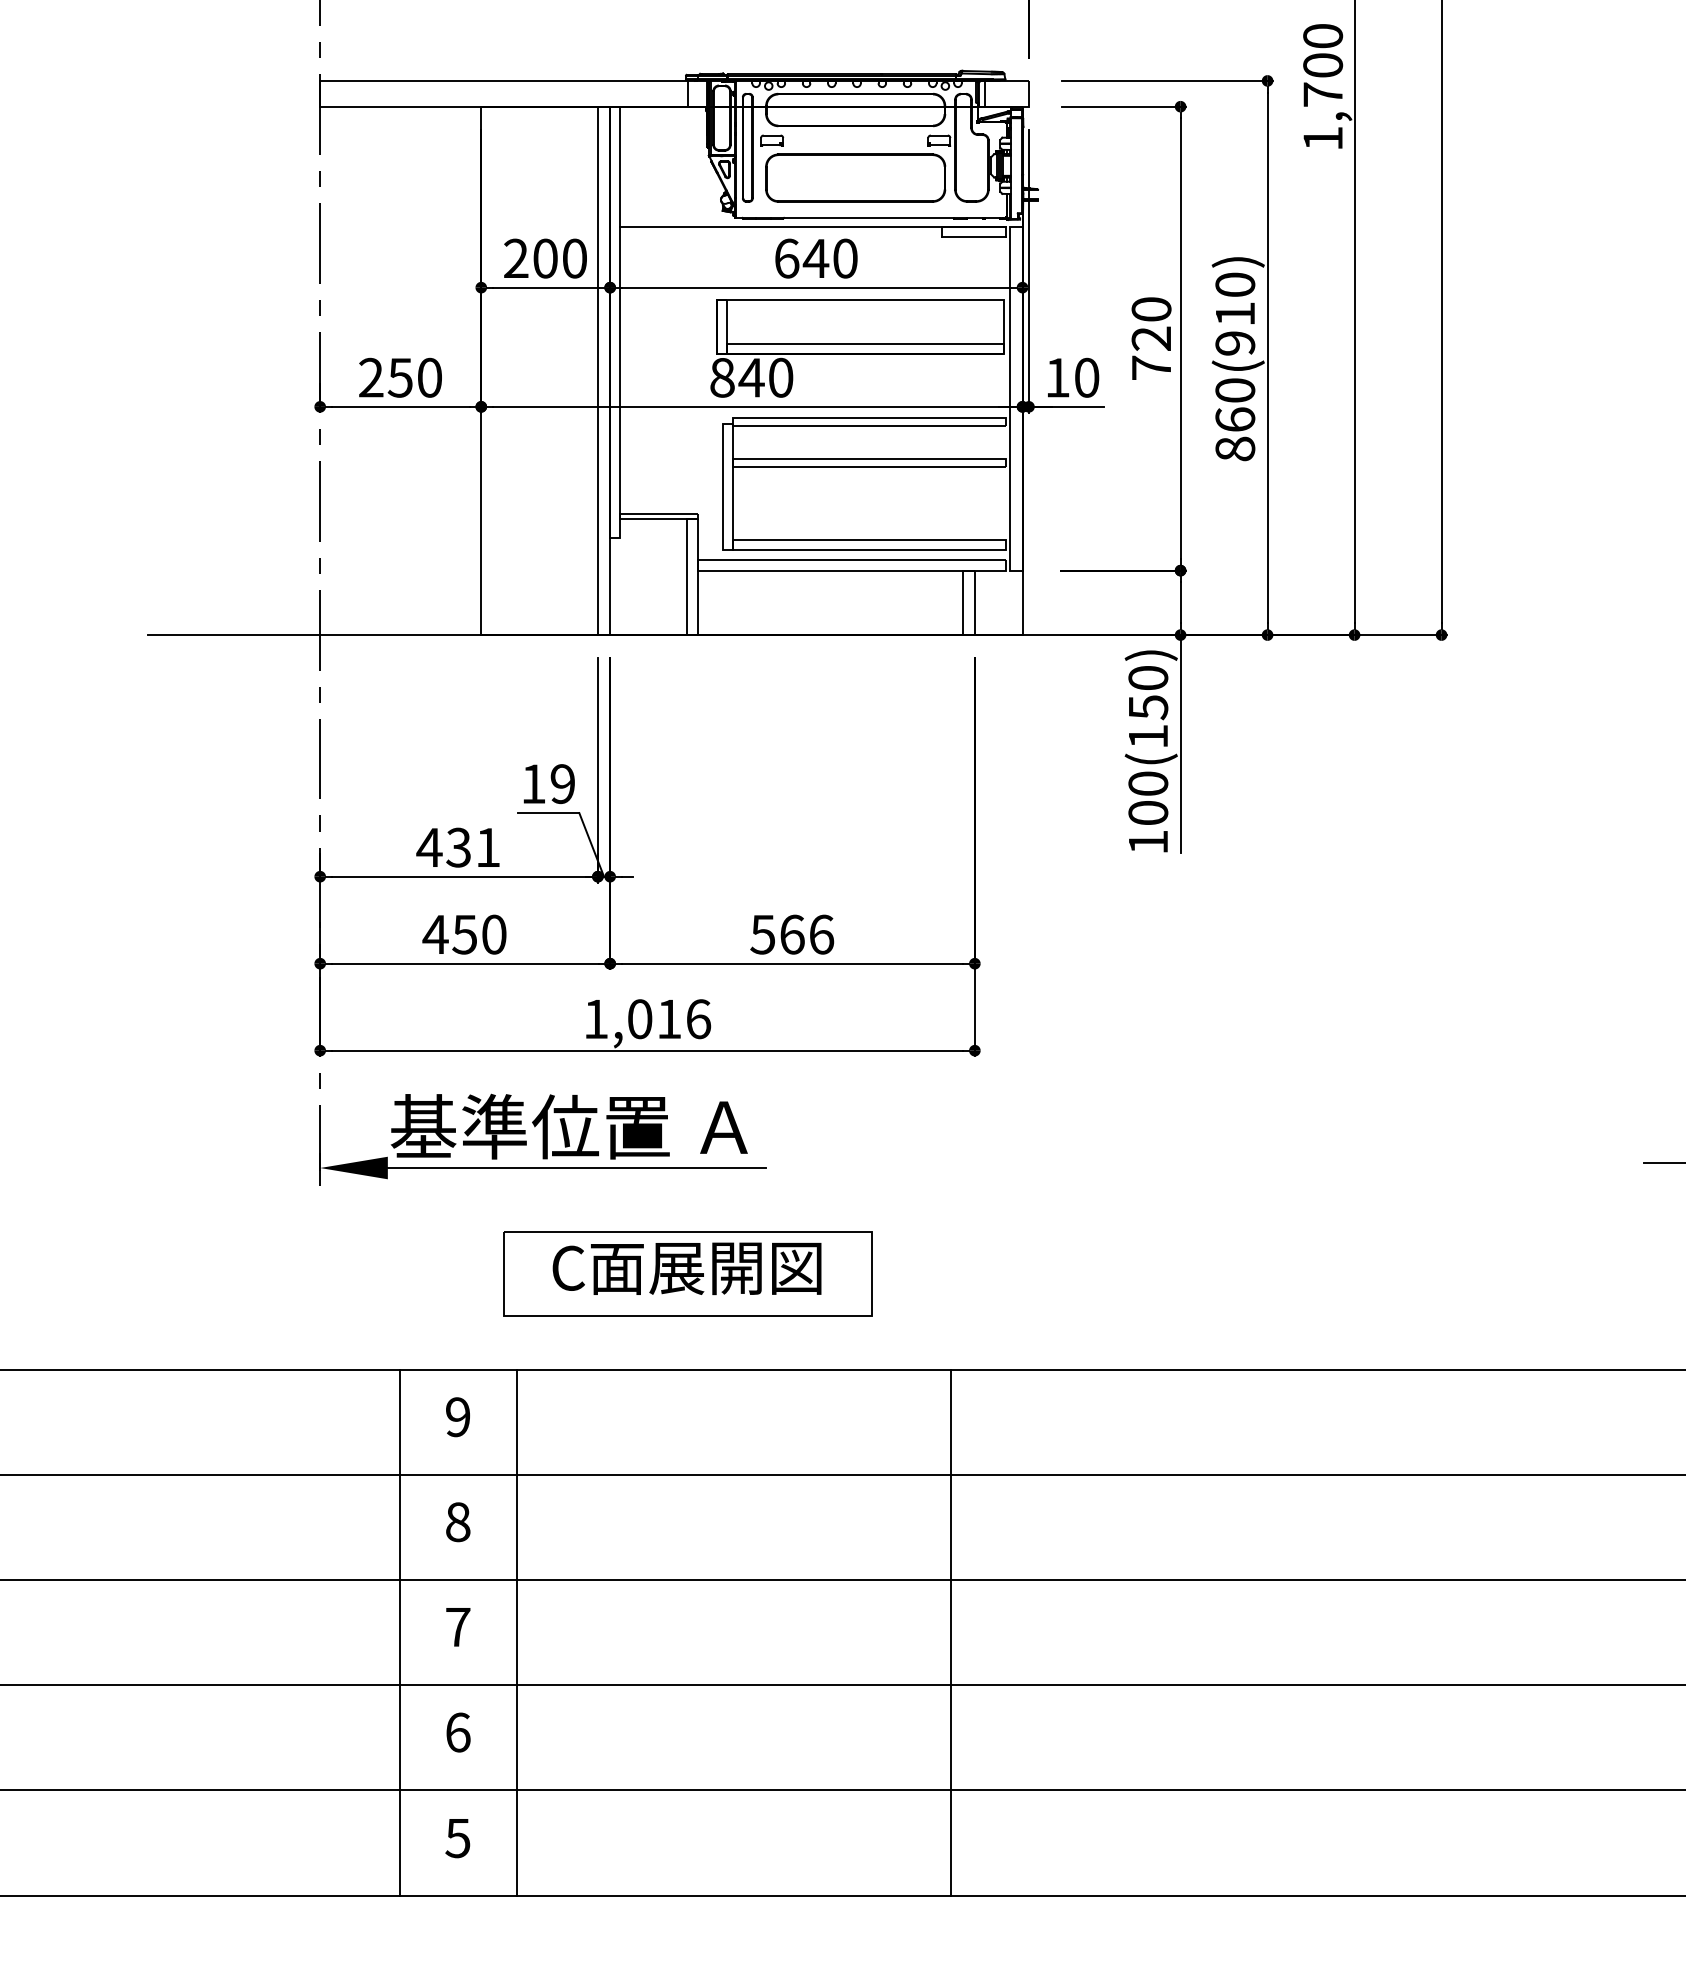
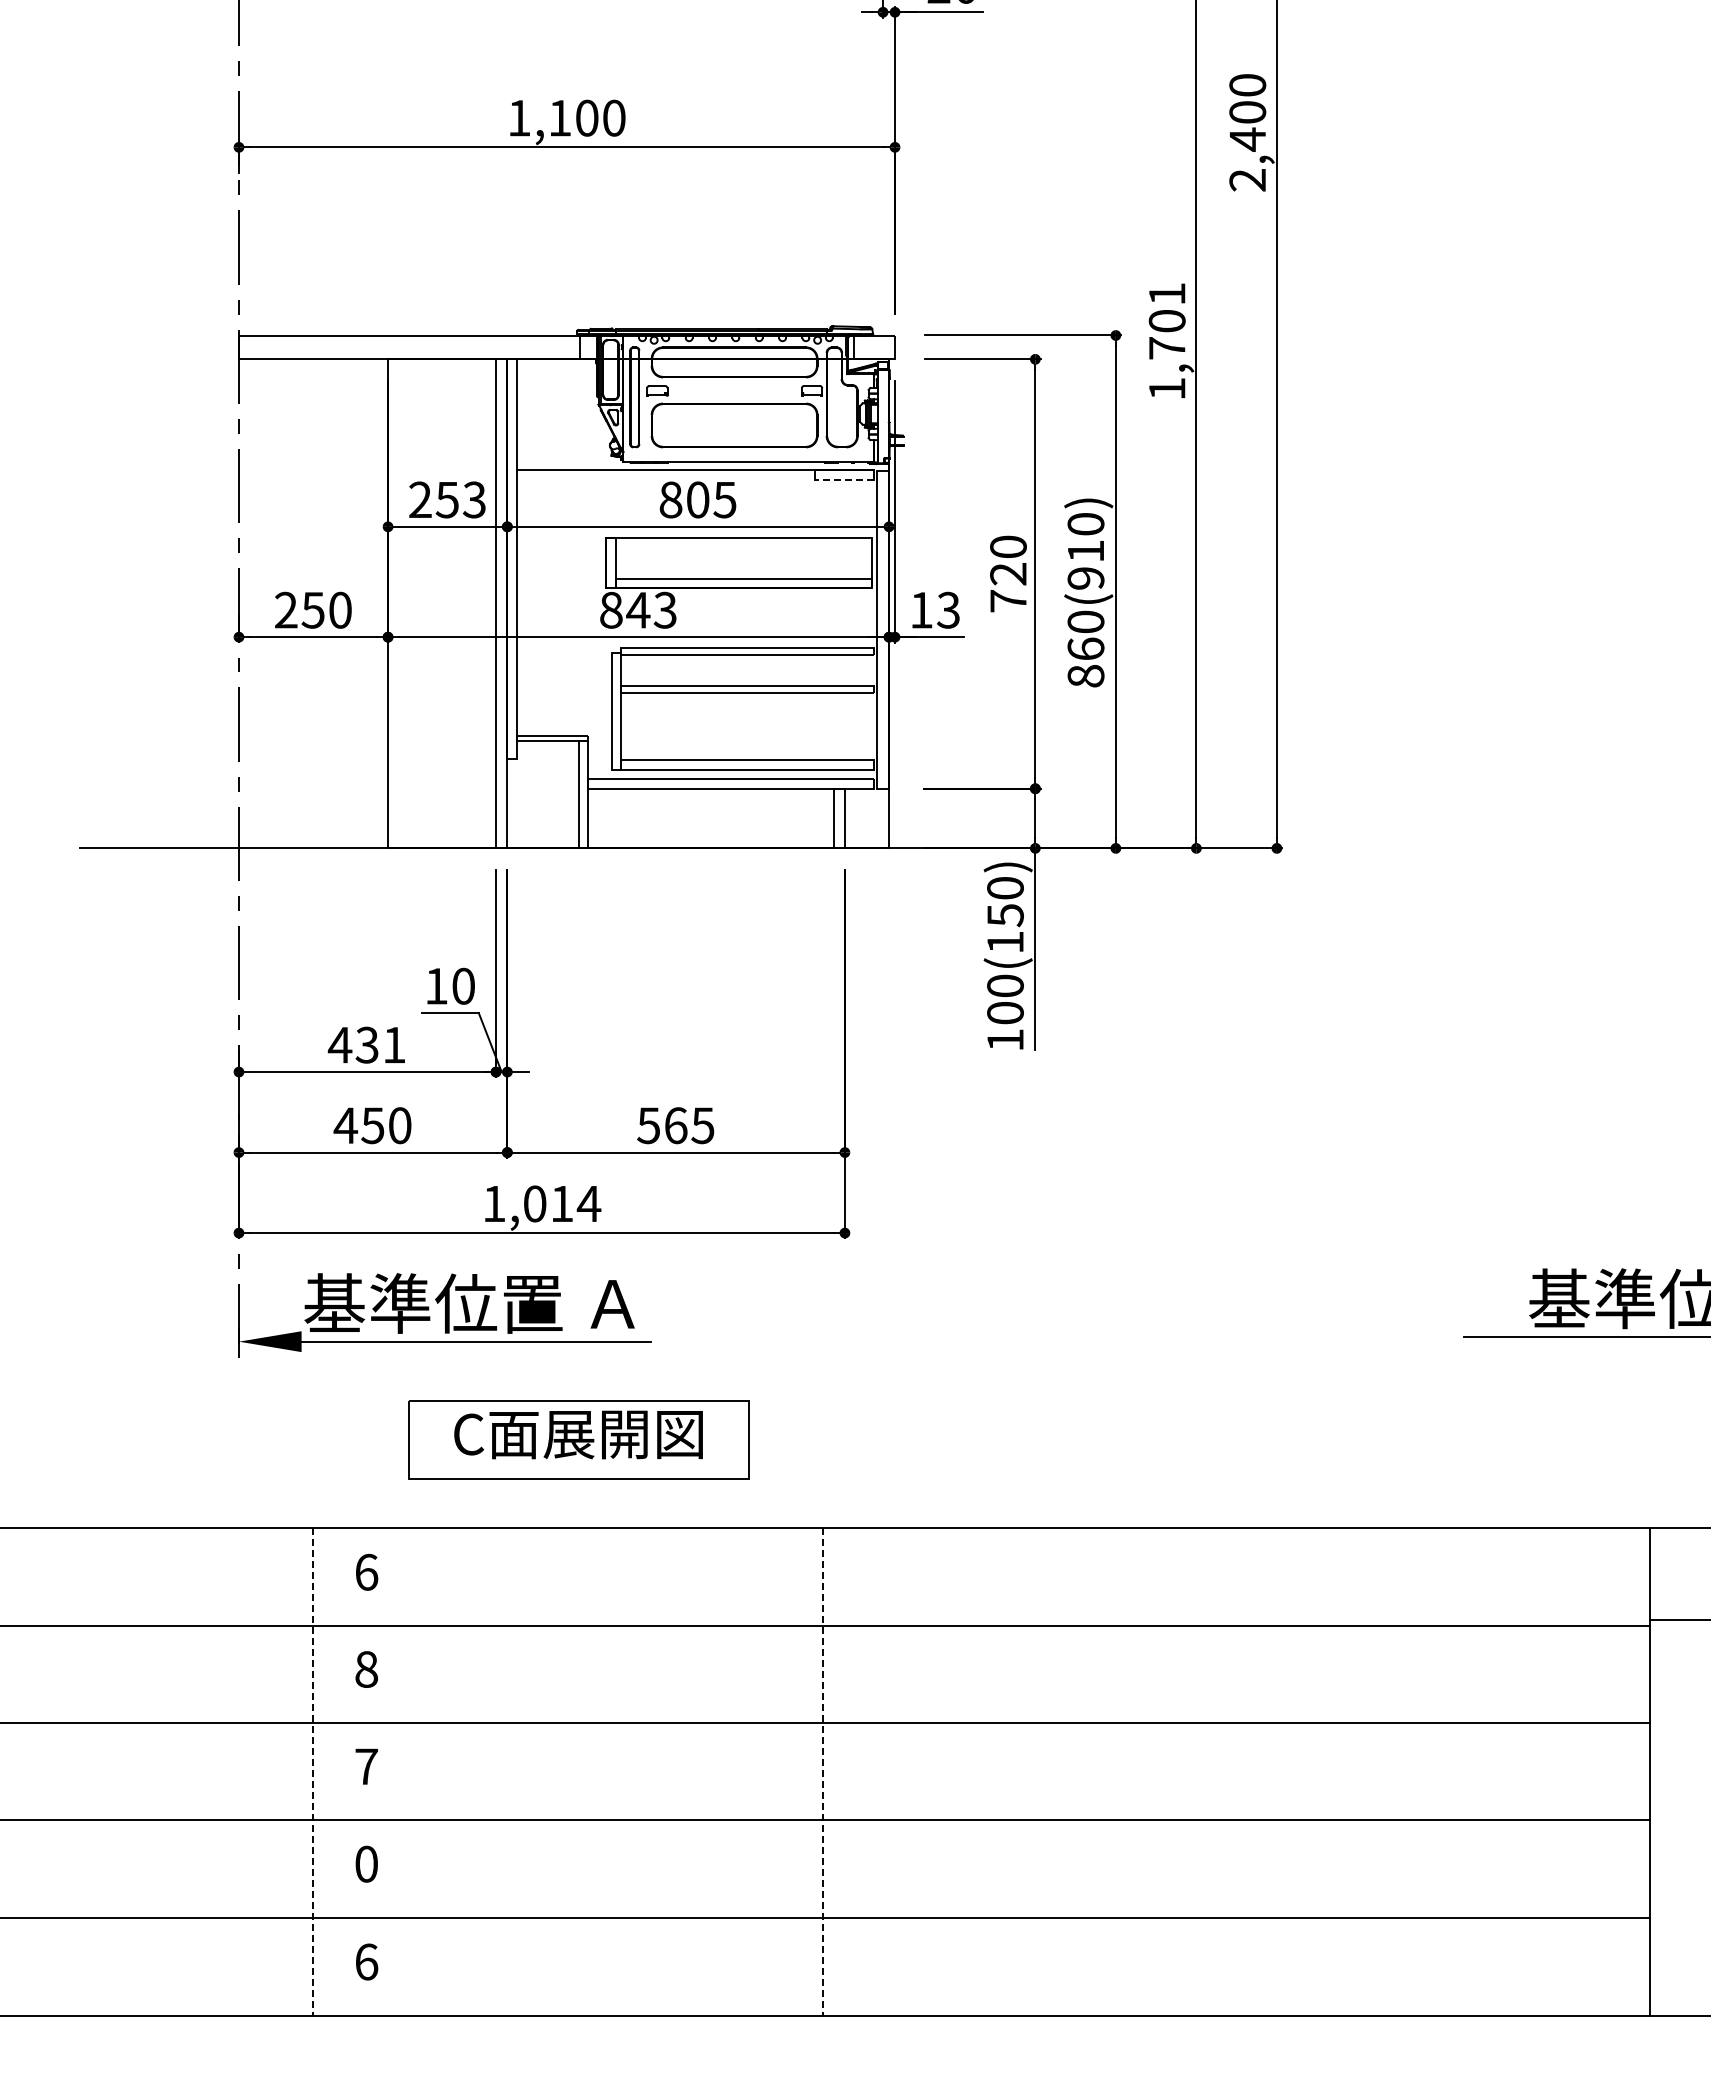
text: (1322, 35) -> (1166, 293), 1,700 -> 1,701
line: (974, 236) -> (844, 479), solid -> dashed
text: (559, 258) -> (460, 499), 200 -> 253
text: (815, 258) -> (697, 499), 640 -> 805
text: (779, 376) -> (664, 609), 840 -> 843
text: (1086, 376) -> (948, 609), 10 -> 13
text: (562, 783) -> (463, 985), 19 -> 10
text: (820, 934) -> (702, 1125), 566 -> 565
text: (697, 1018) -> (588, 1203), 1,016 -> 1,014
text: (457, 1416) -> (366, 1571), 9 -> 6
line: (516, 1632) -> (420, 1771), removed
line: (399, 1633) -> (312, 1772), solid -> dashed
line: (951, 1633) -> (823, 1772), solid -> dashed
text: (457, 1731) -> (366, 1863), 6 -> 0
text: (457, 1837) -> (366, 1961), 5 -> 6

